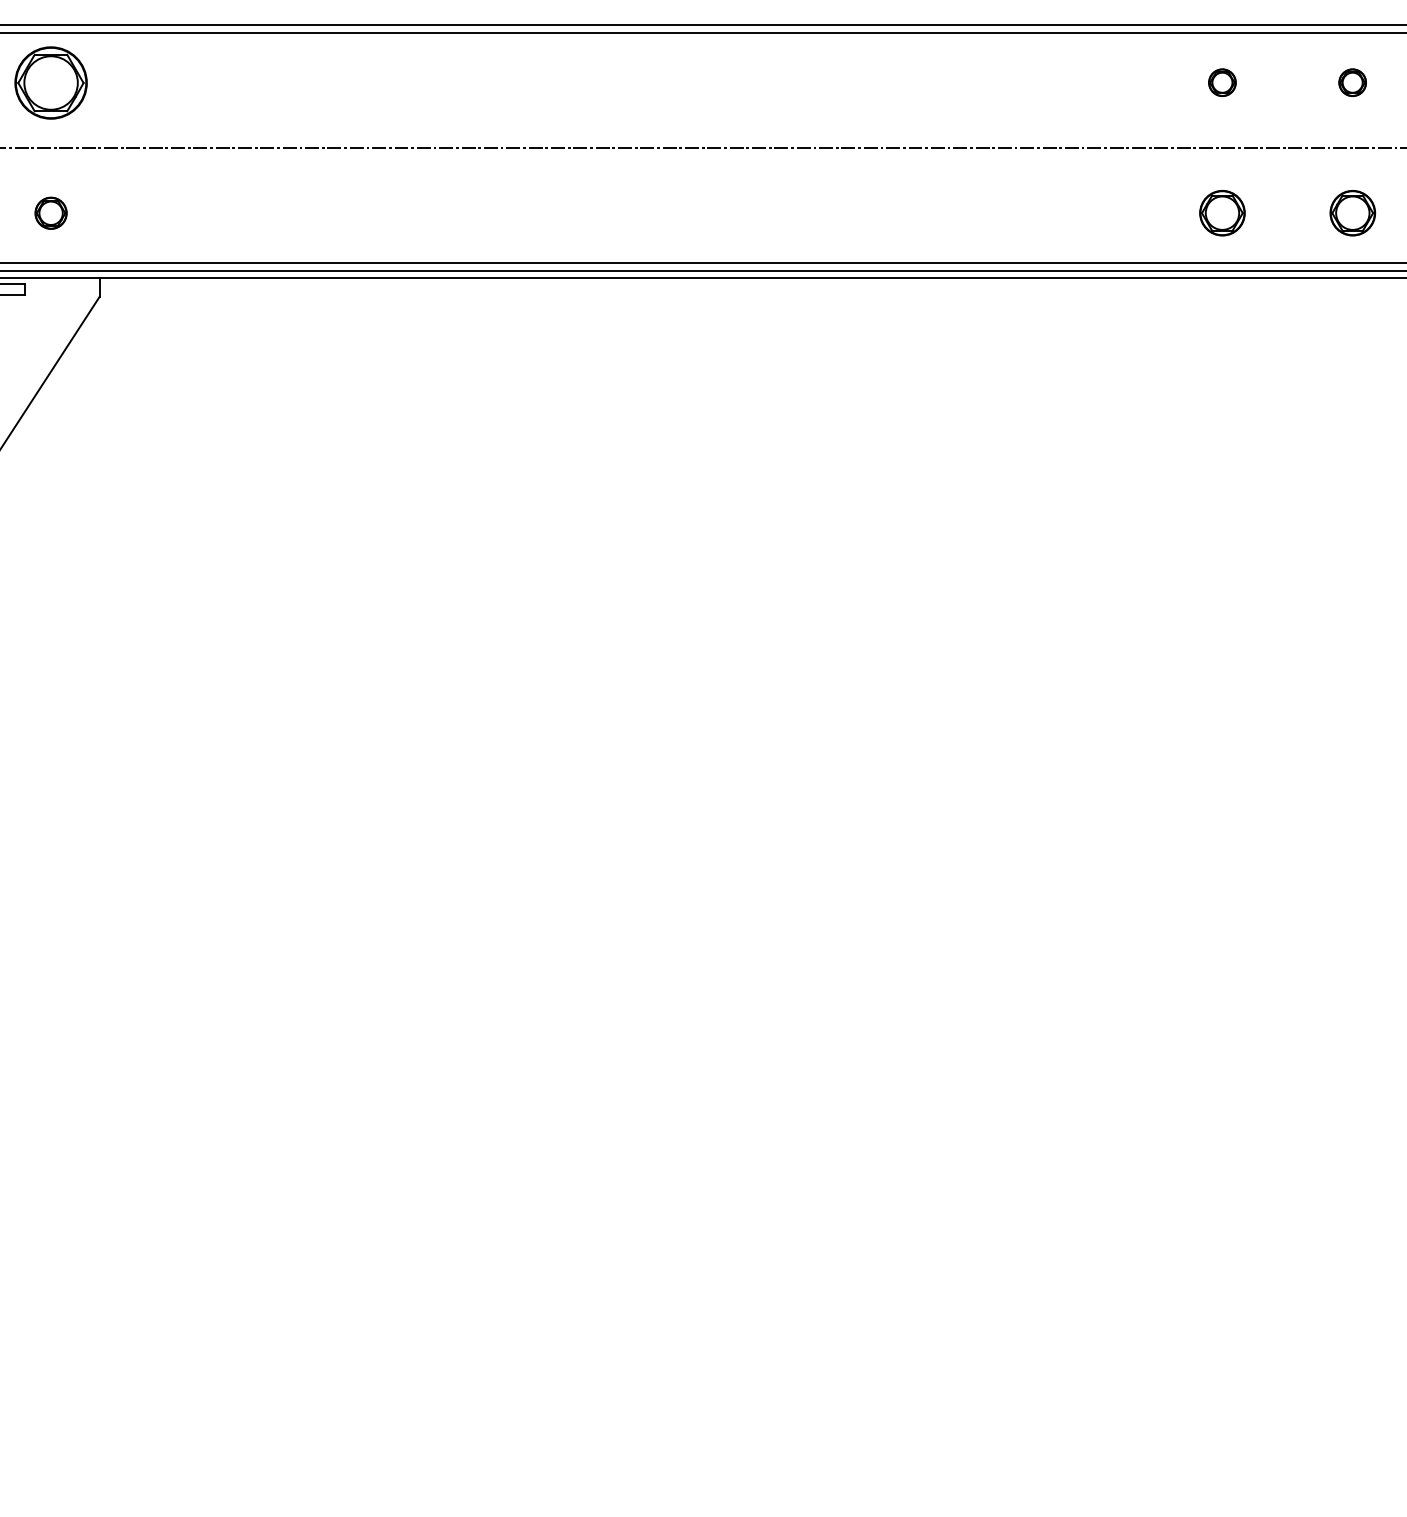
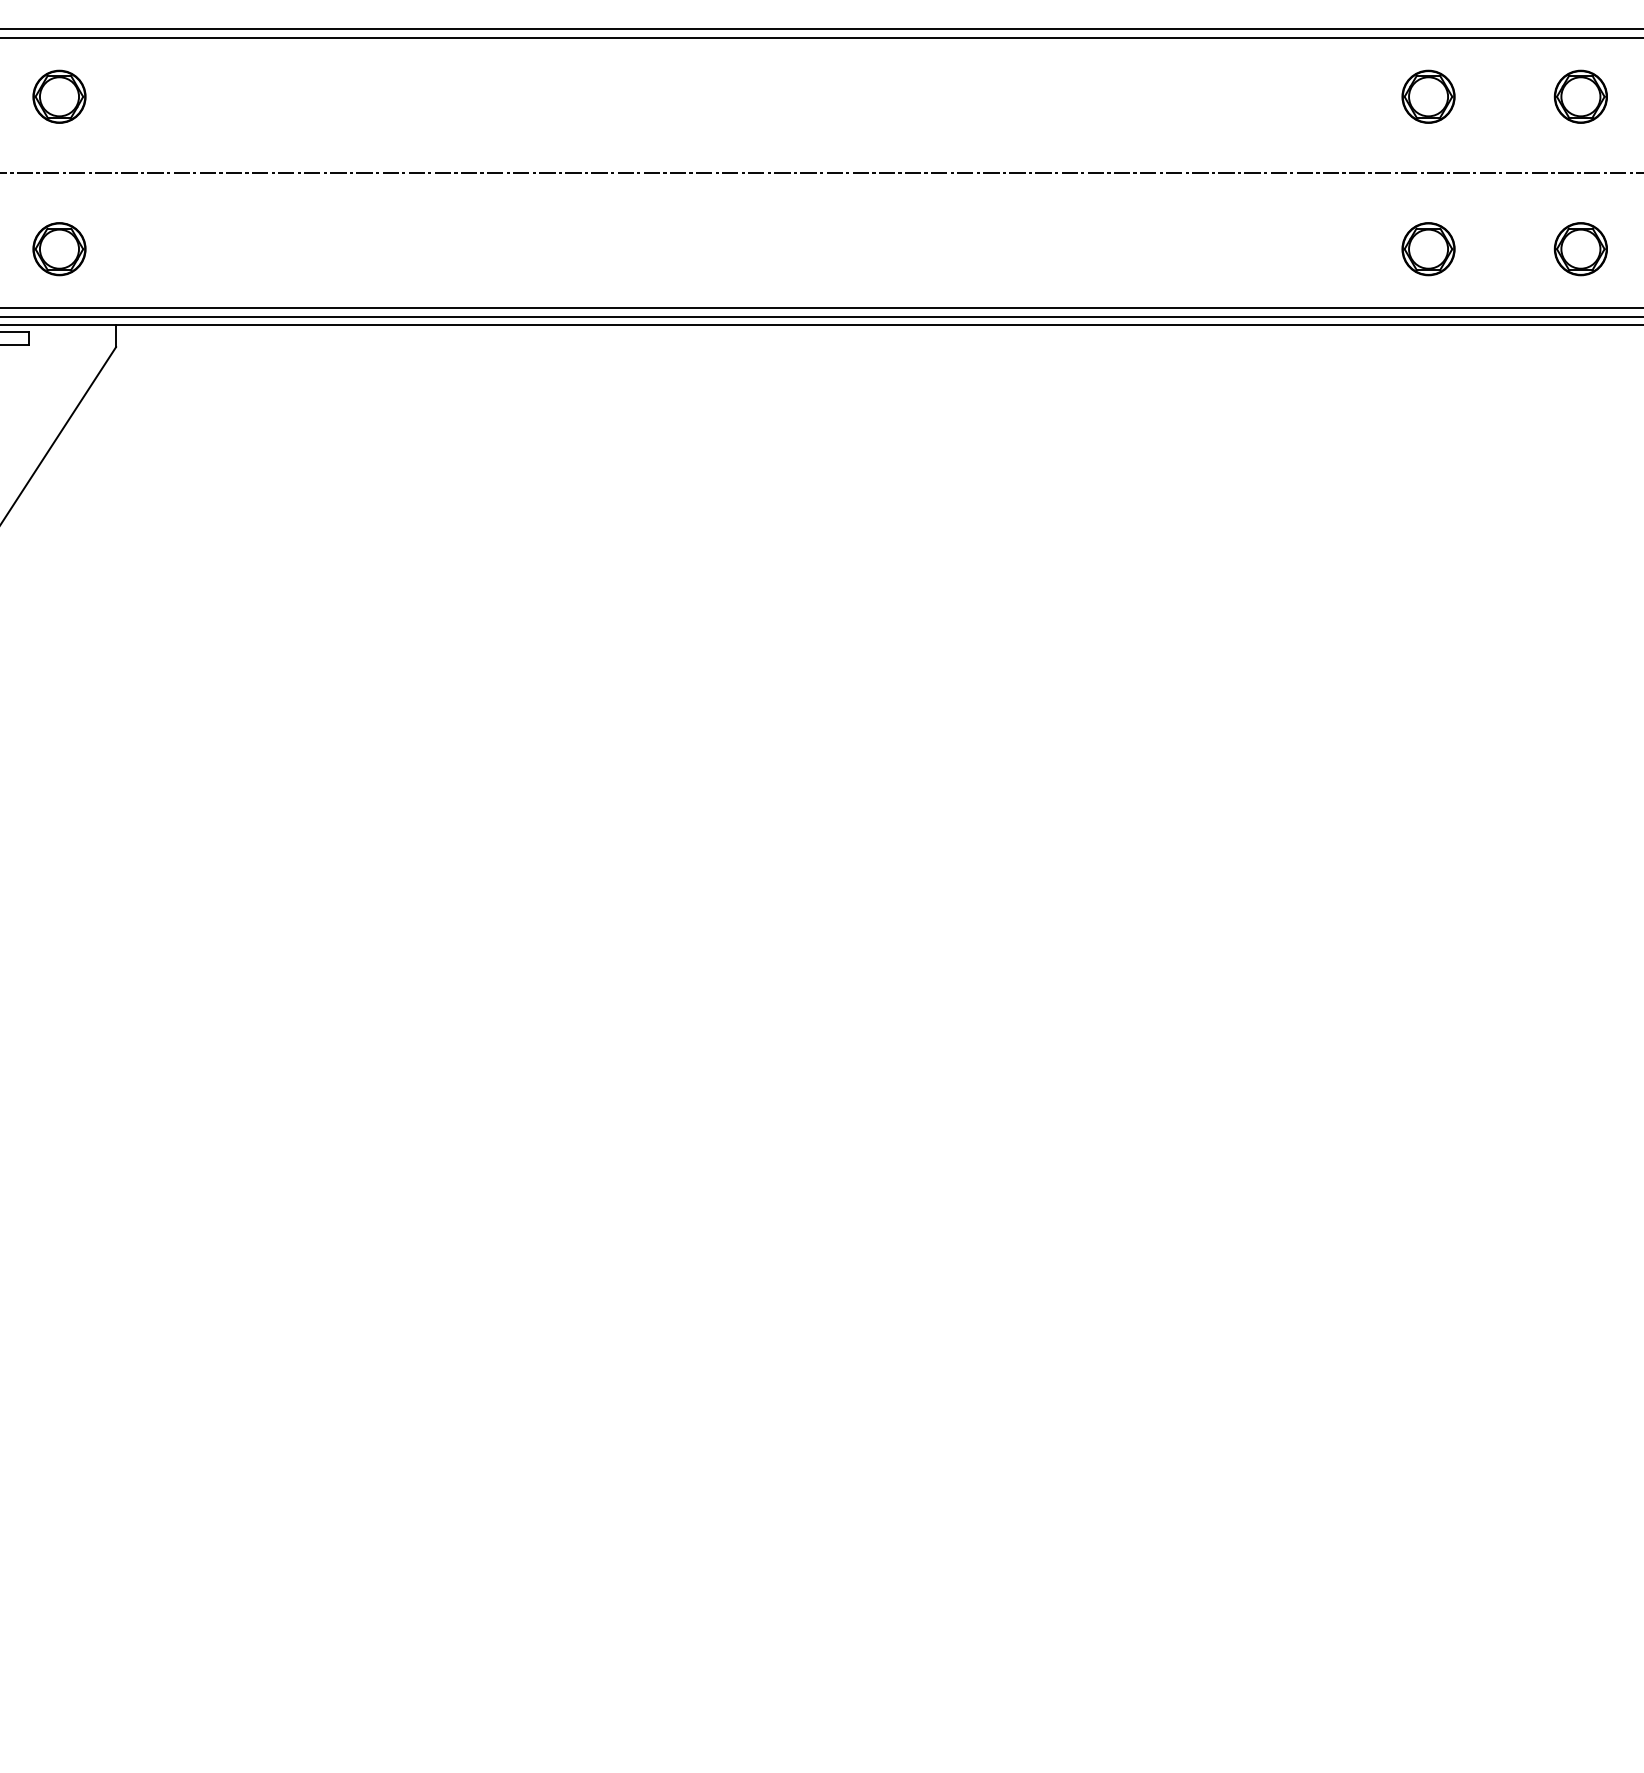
part: (51, 82) -> (59, 96), size x0.62
part: (1222, 82) -> (1428, 96), size x1.67
part: (1352, 82) -> (1580, 96), size x1.67
part: (51, 213) -> (59, 249), size x1.43

